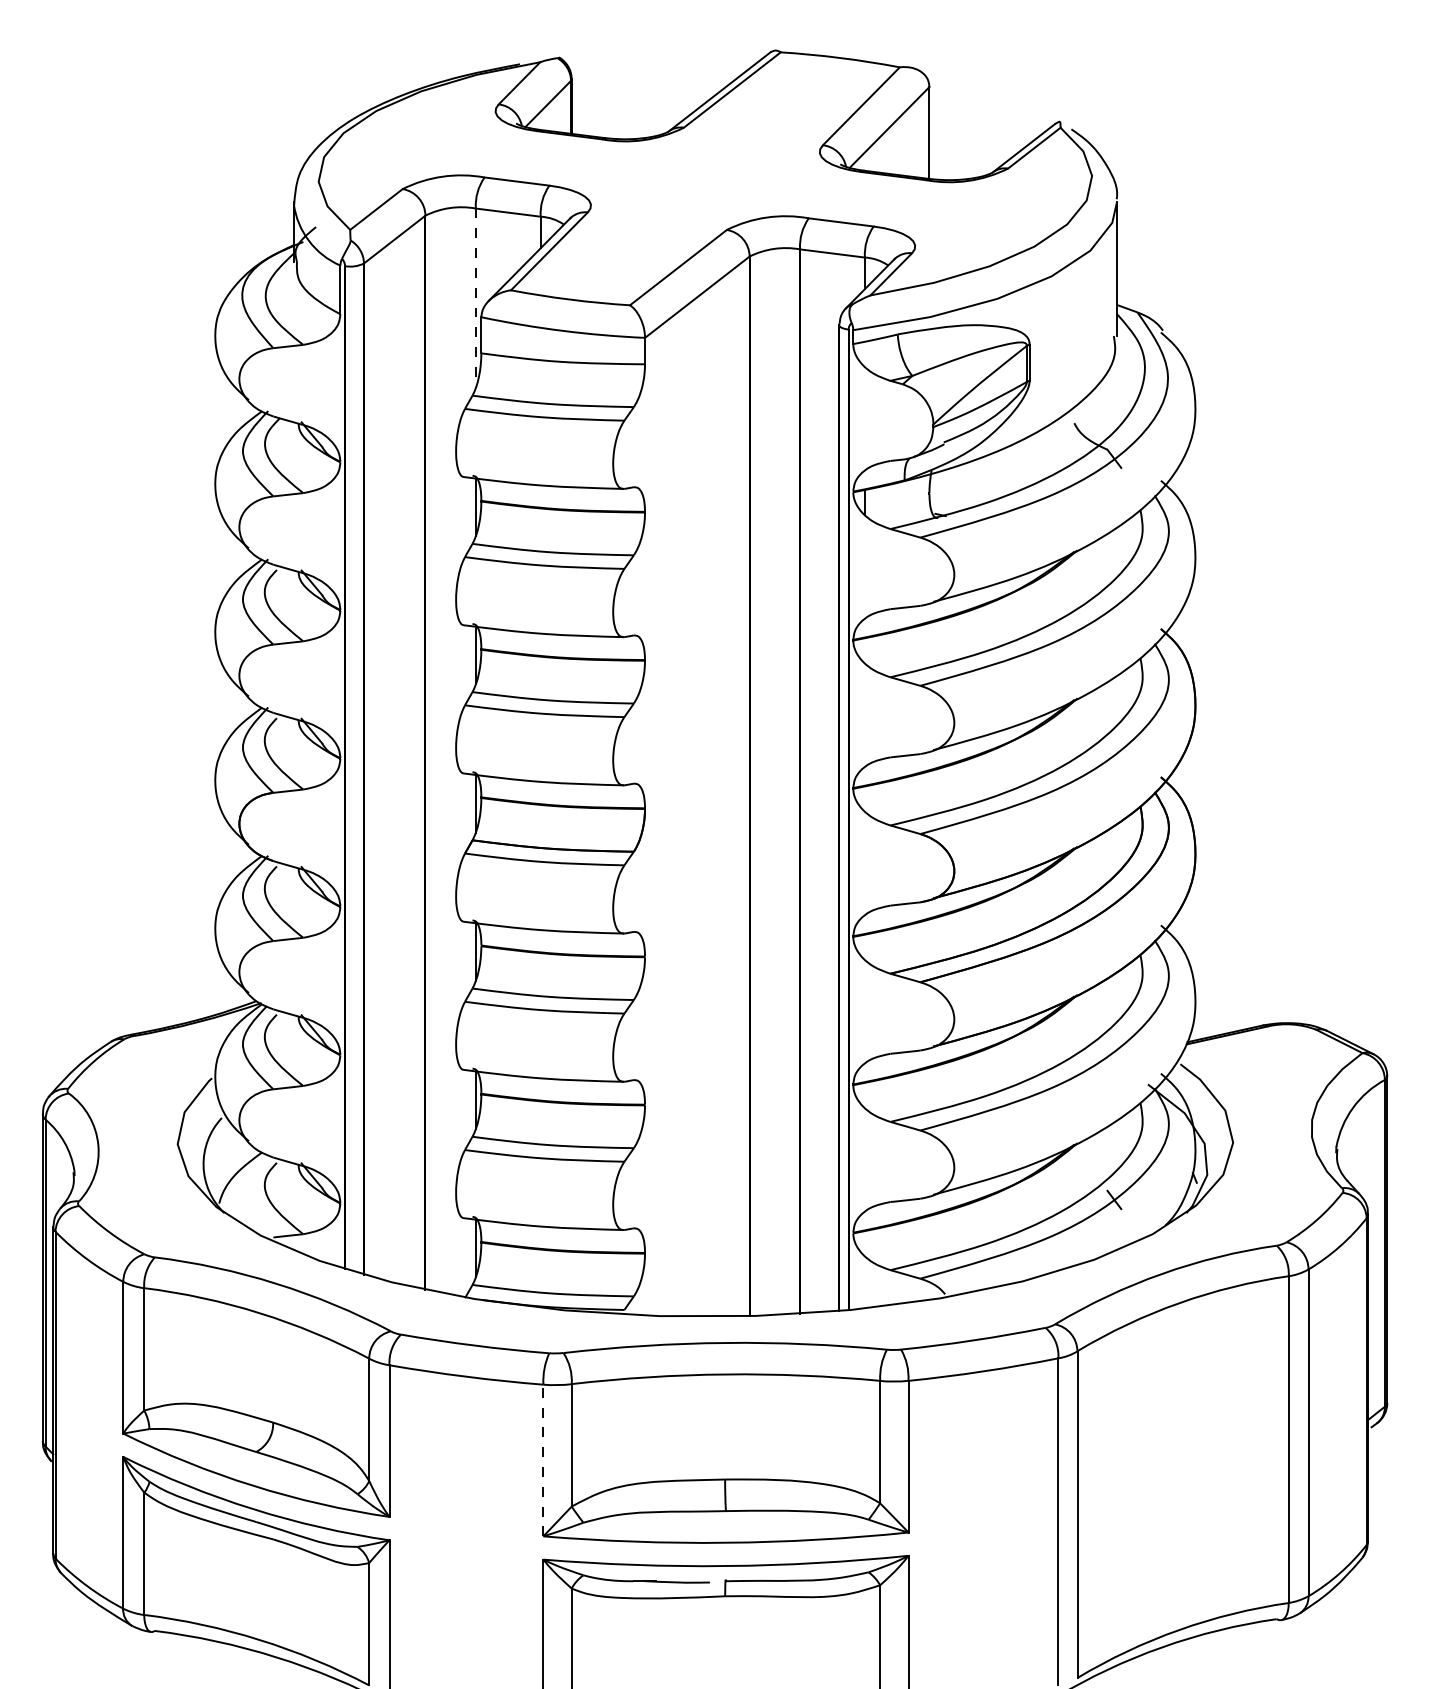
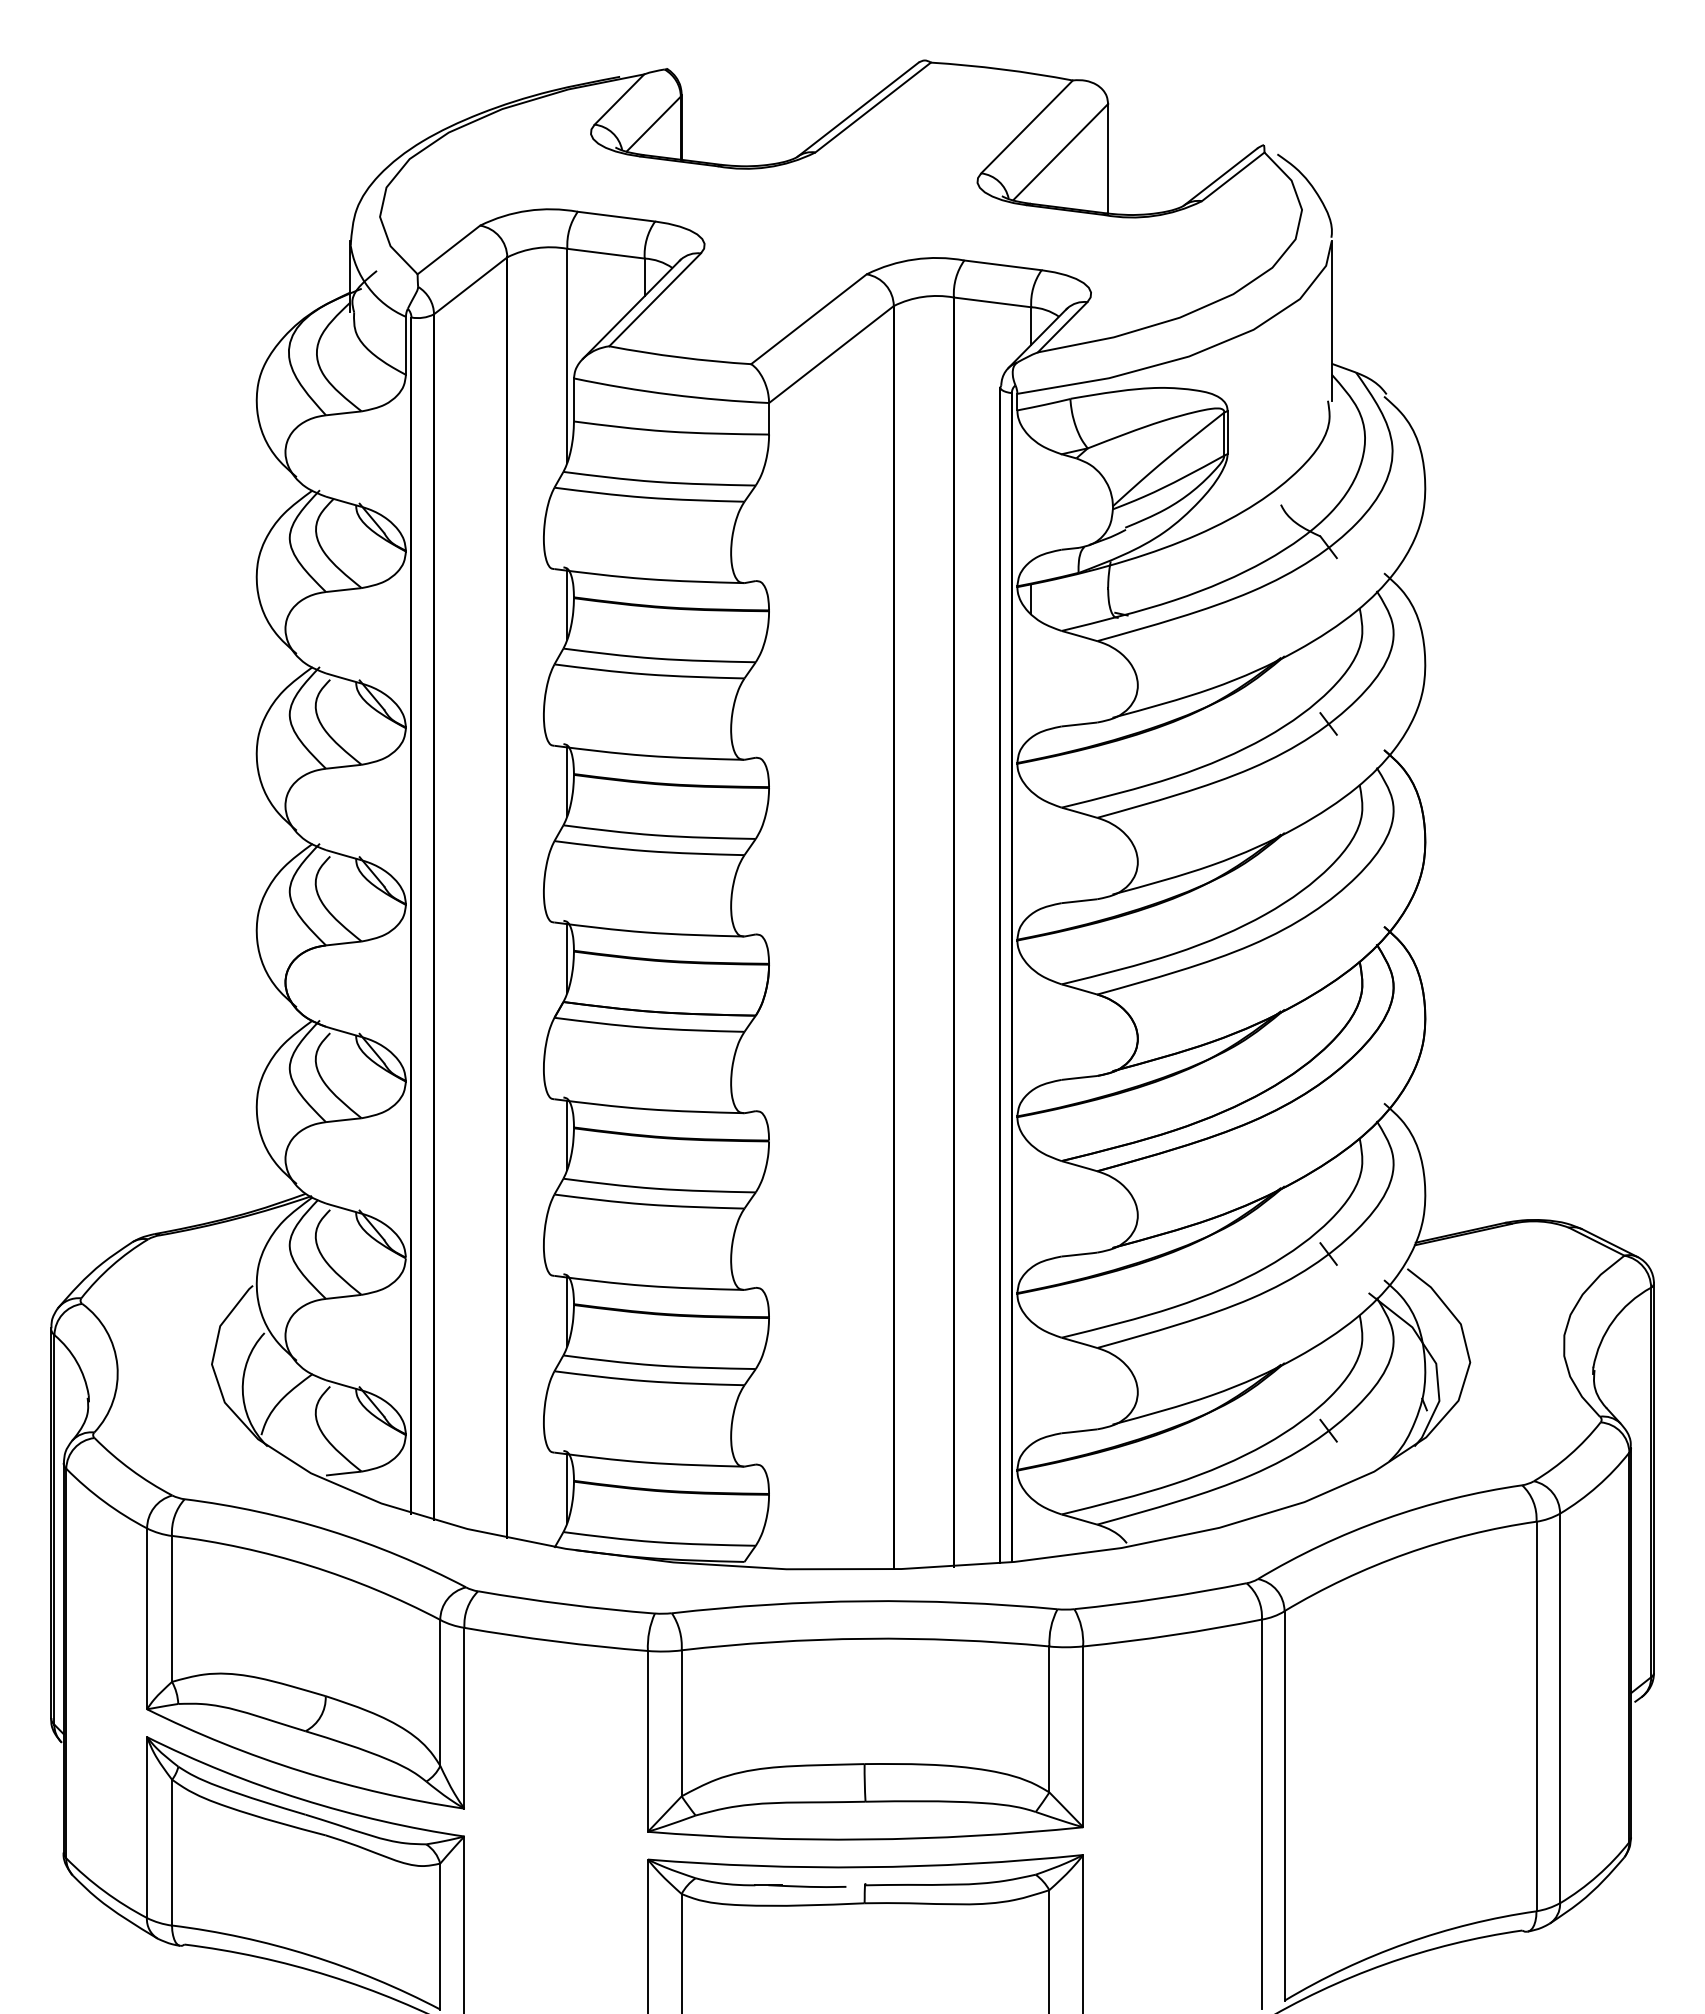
line: (475, 298) -> (567, 355), dashed -> solid
line: (1114, 606) -> (1328, 723), added
line: (1114, 1051) -> (1328, 1253), added
line: (543, 1459) -> (647, 1740), dashed -> solid

